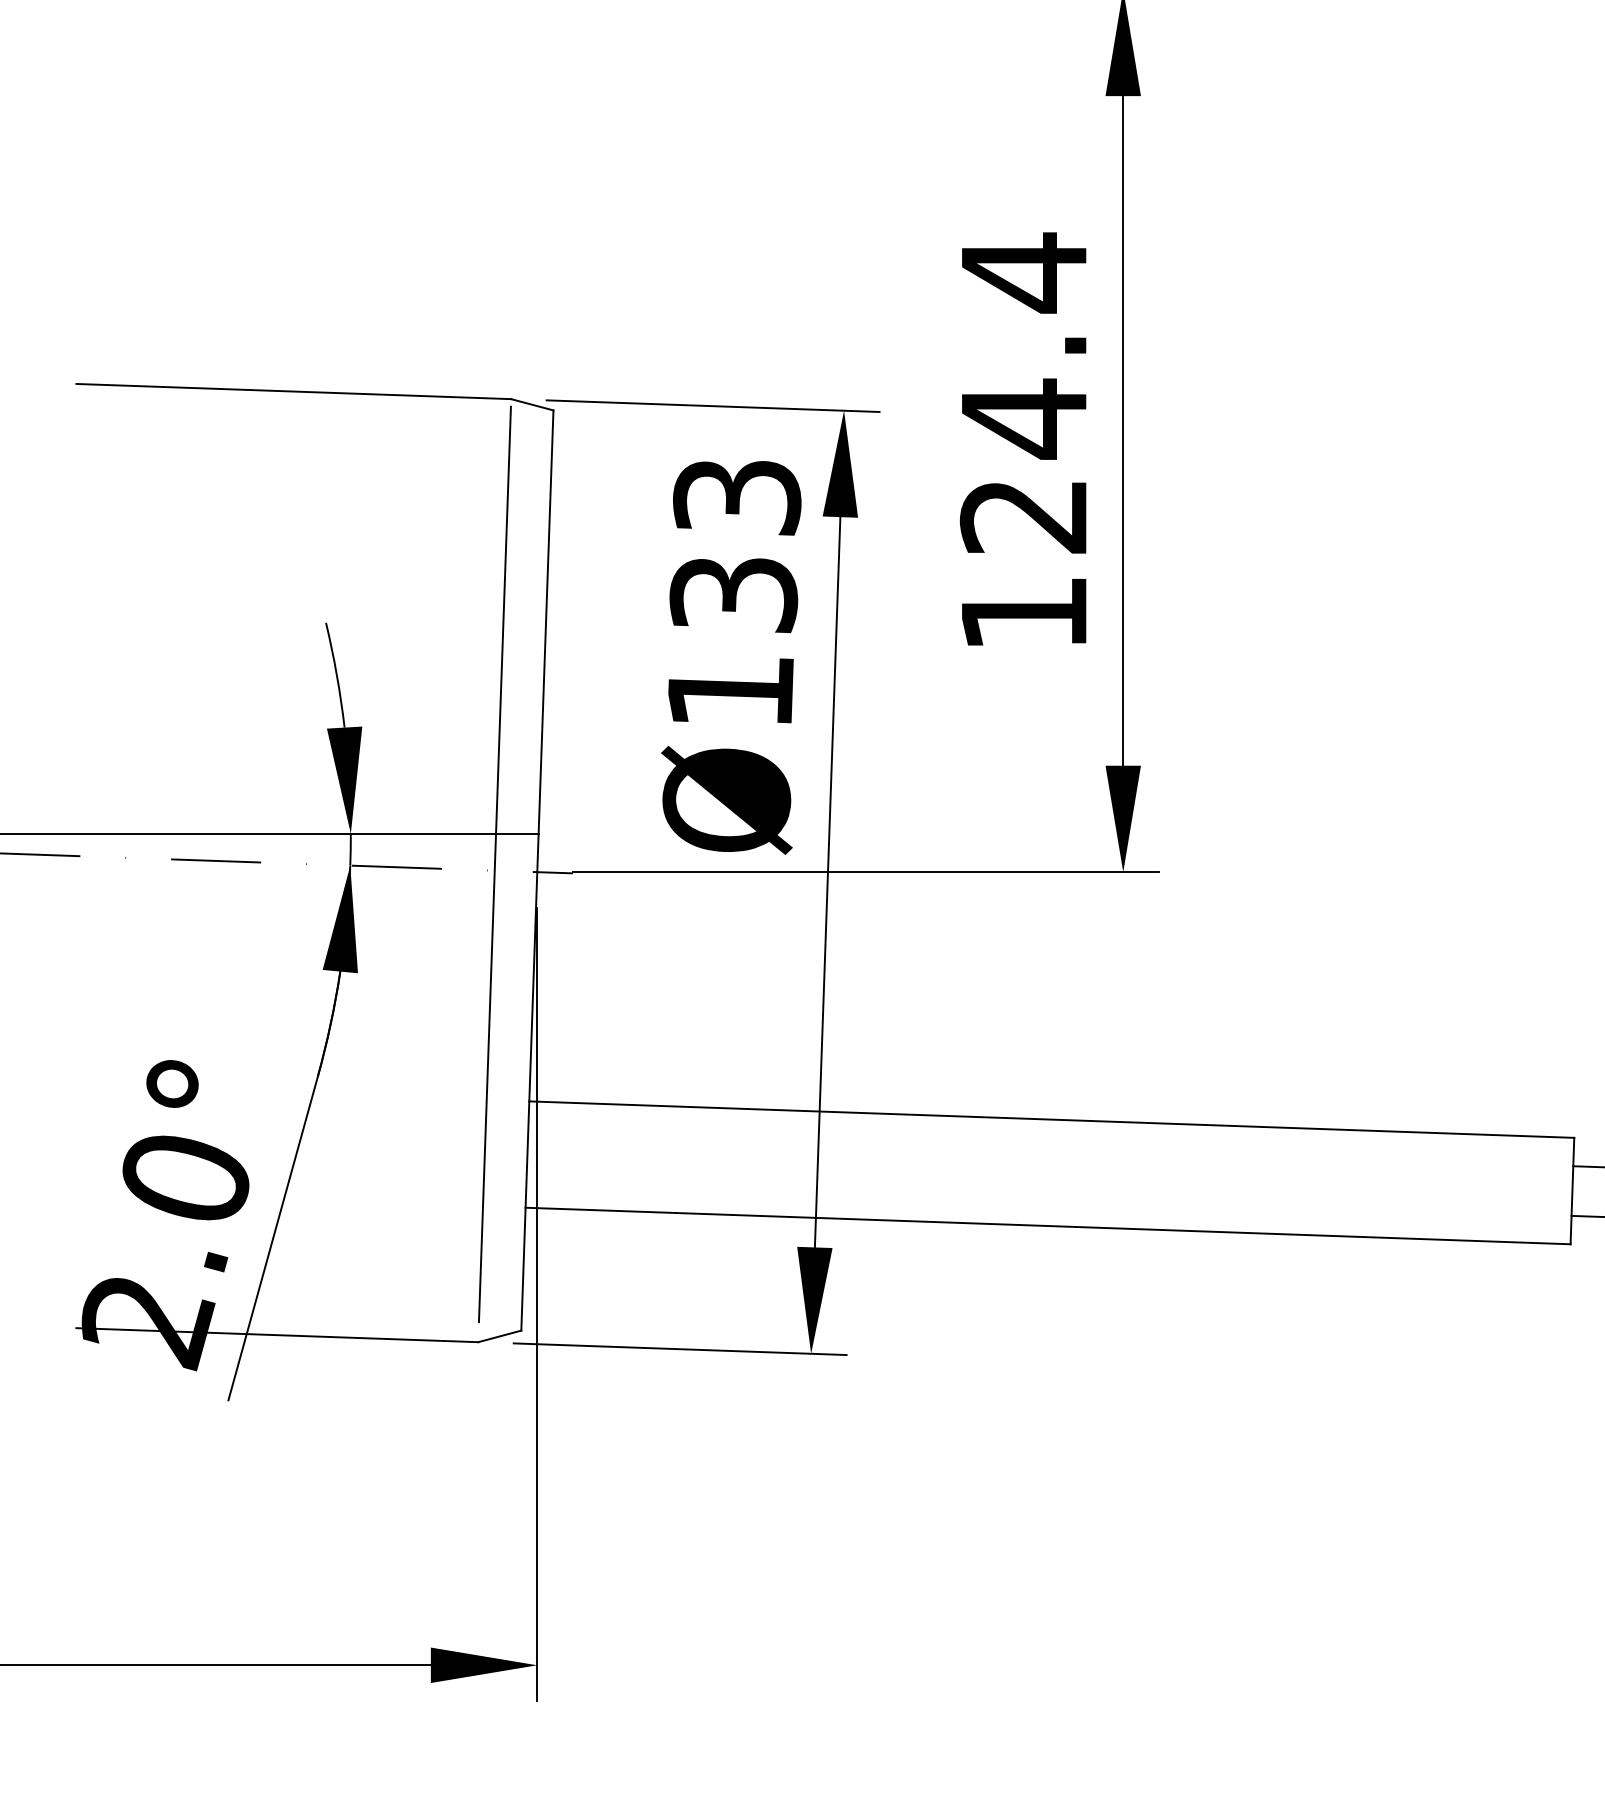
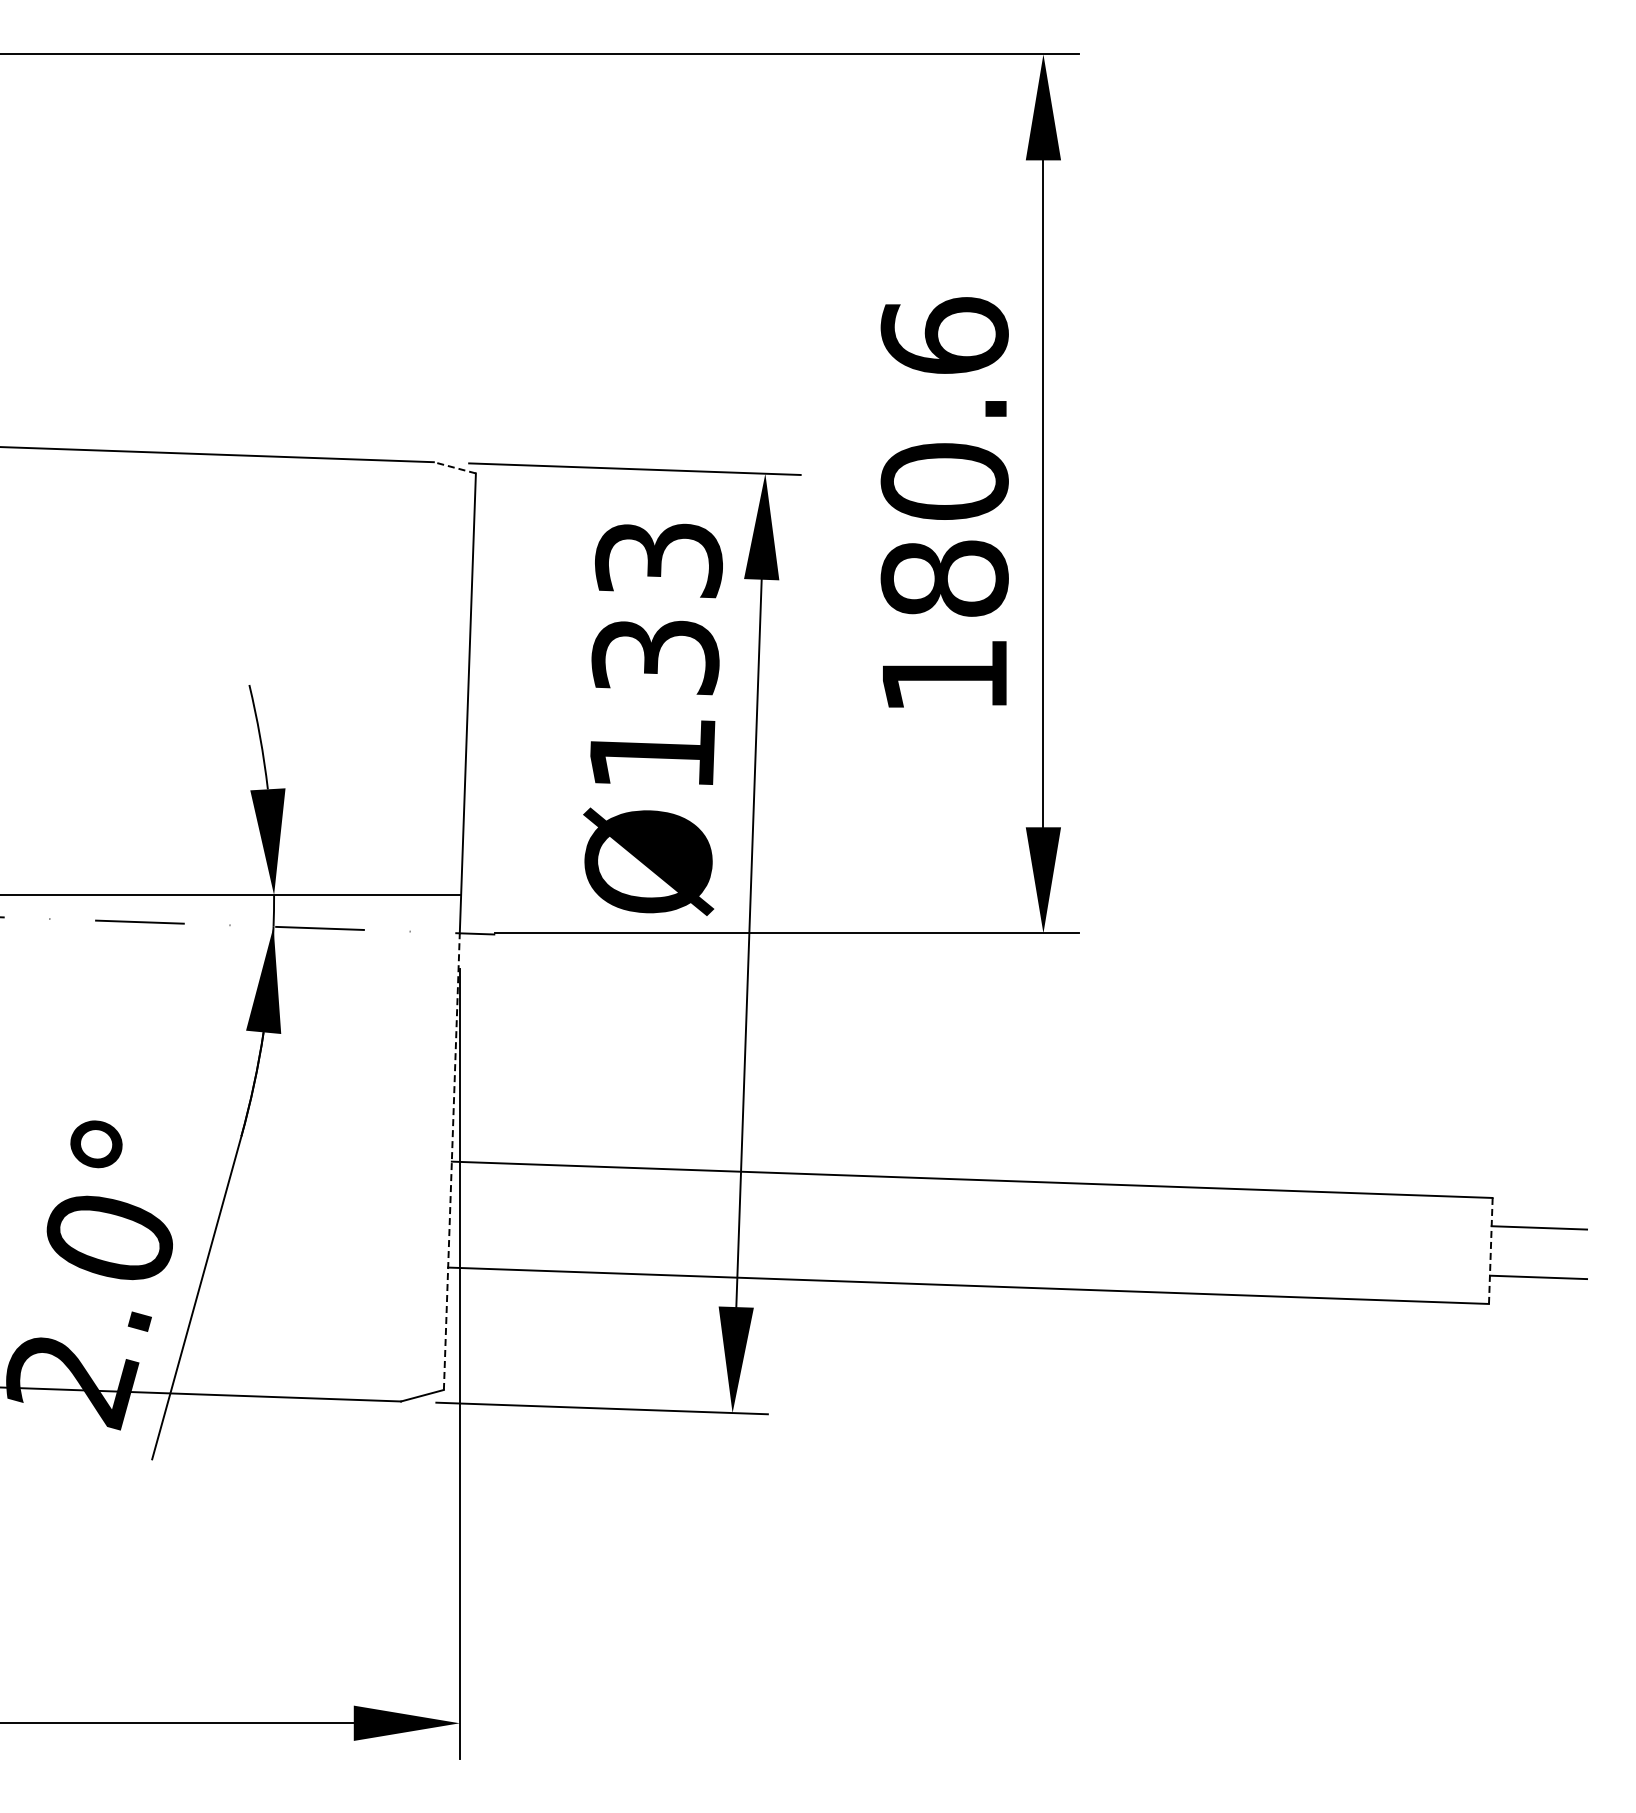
text: (1023, 393) -> (944, 456), 124.4 -> 180.6
line: (531, 404) -> (454, 467), solid -> dashed
line: (494, 864) -> (417, 925), removed
line: (528, 1101) -> (451, 1161), solid -> dashed
line: (1572, 1191) -> (1490, 1251), solid -> dashed

